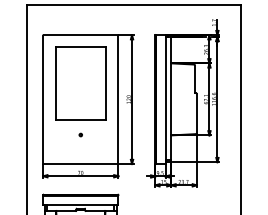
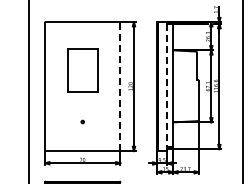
part: (80, 83) -> (82, 70), size x0.6
line: (165, 98) -> (167, 85), solid -> dashed
line: (118, 100) -> (120, 87), solid -> dashed

